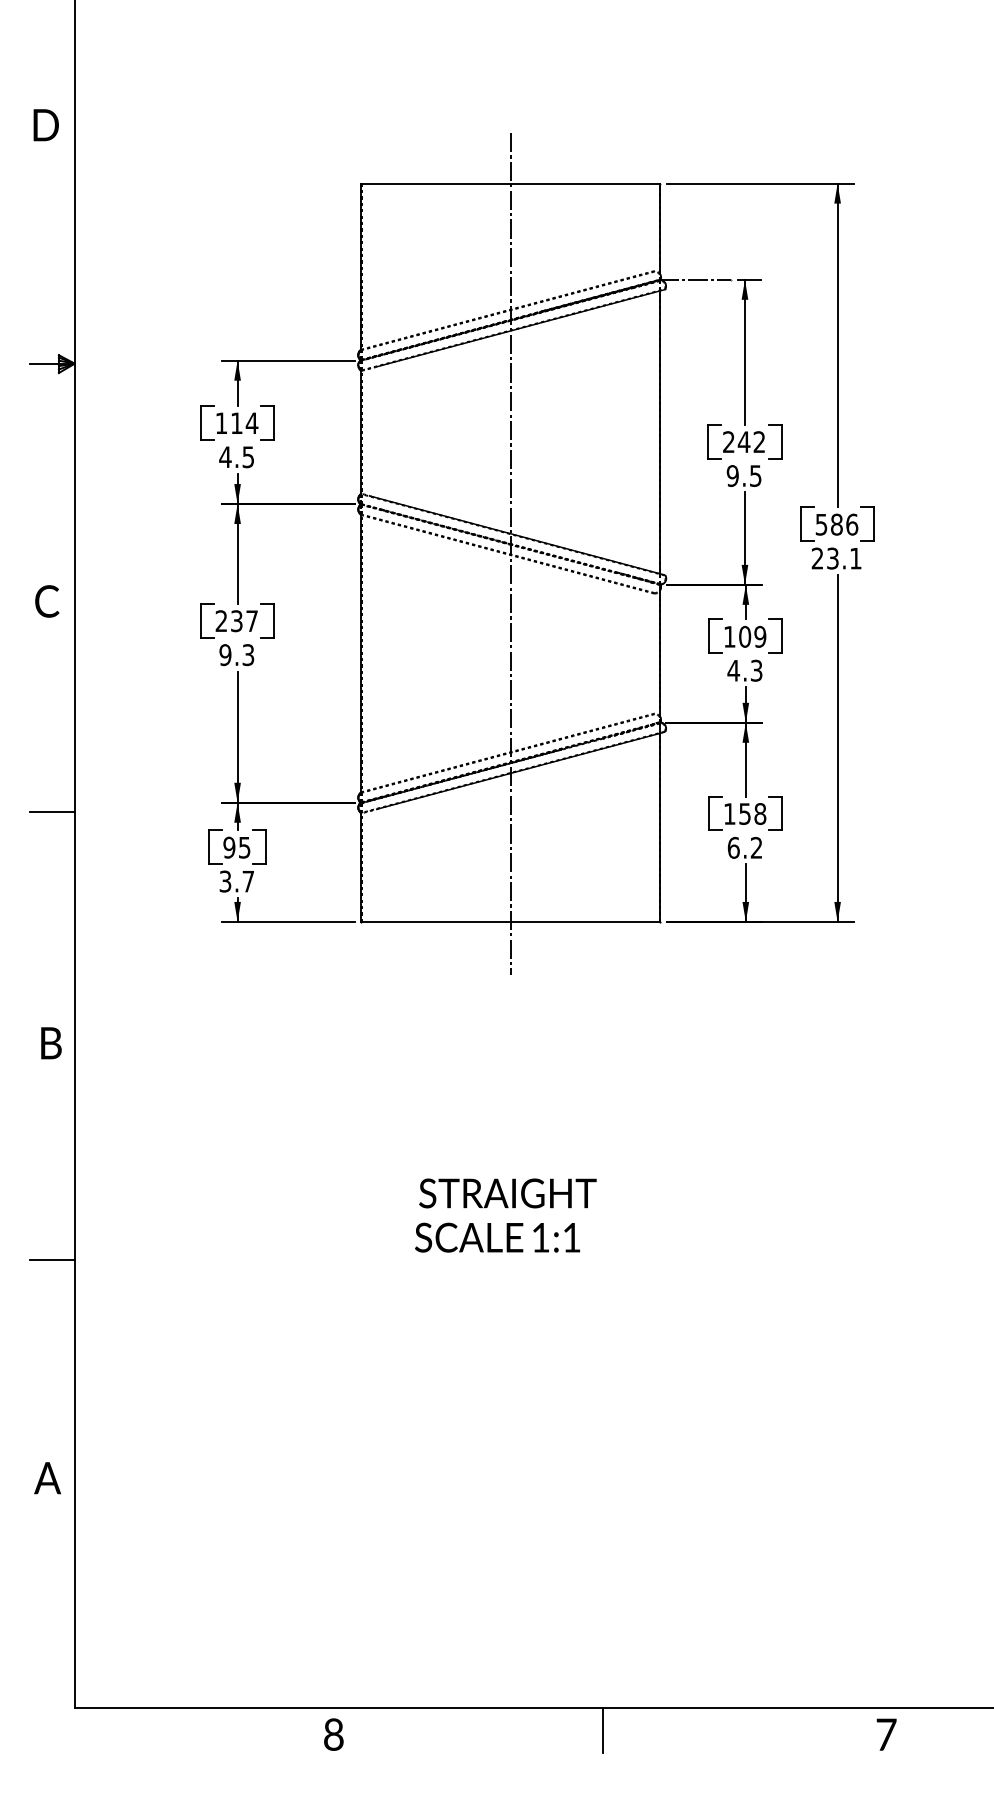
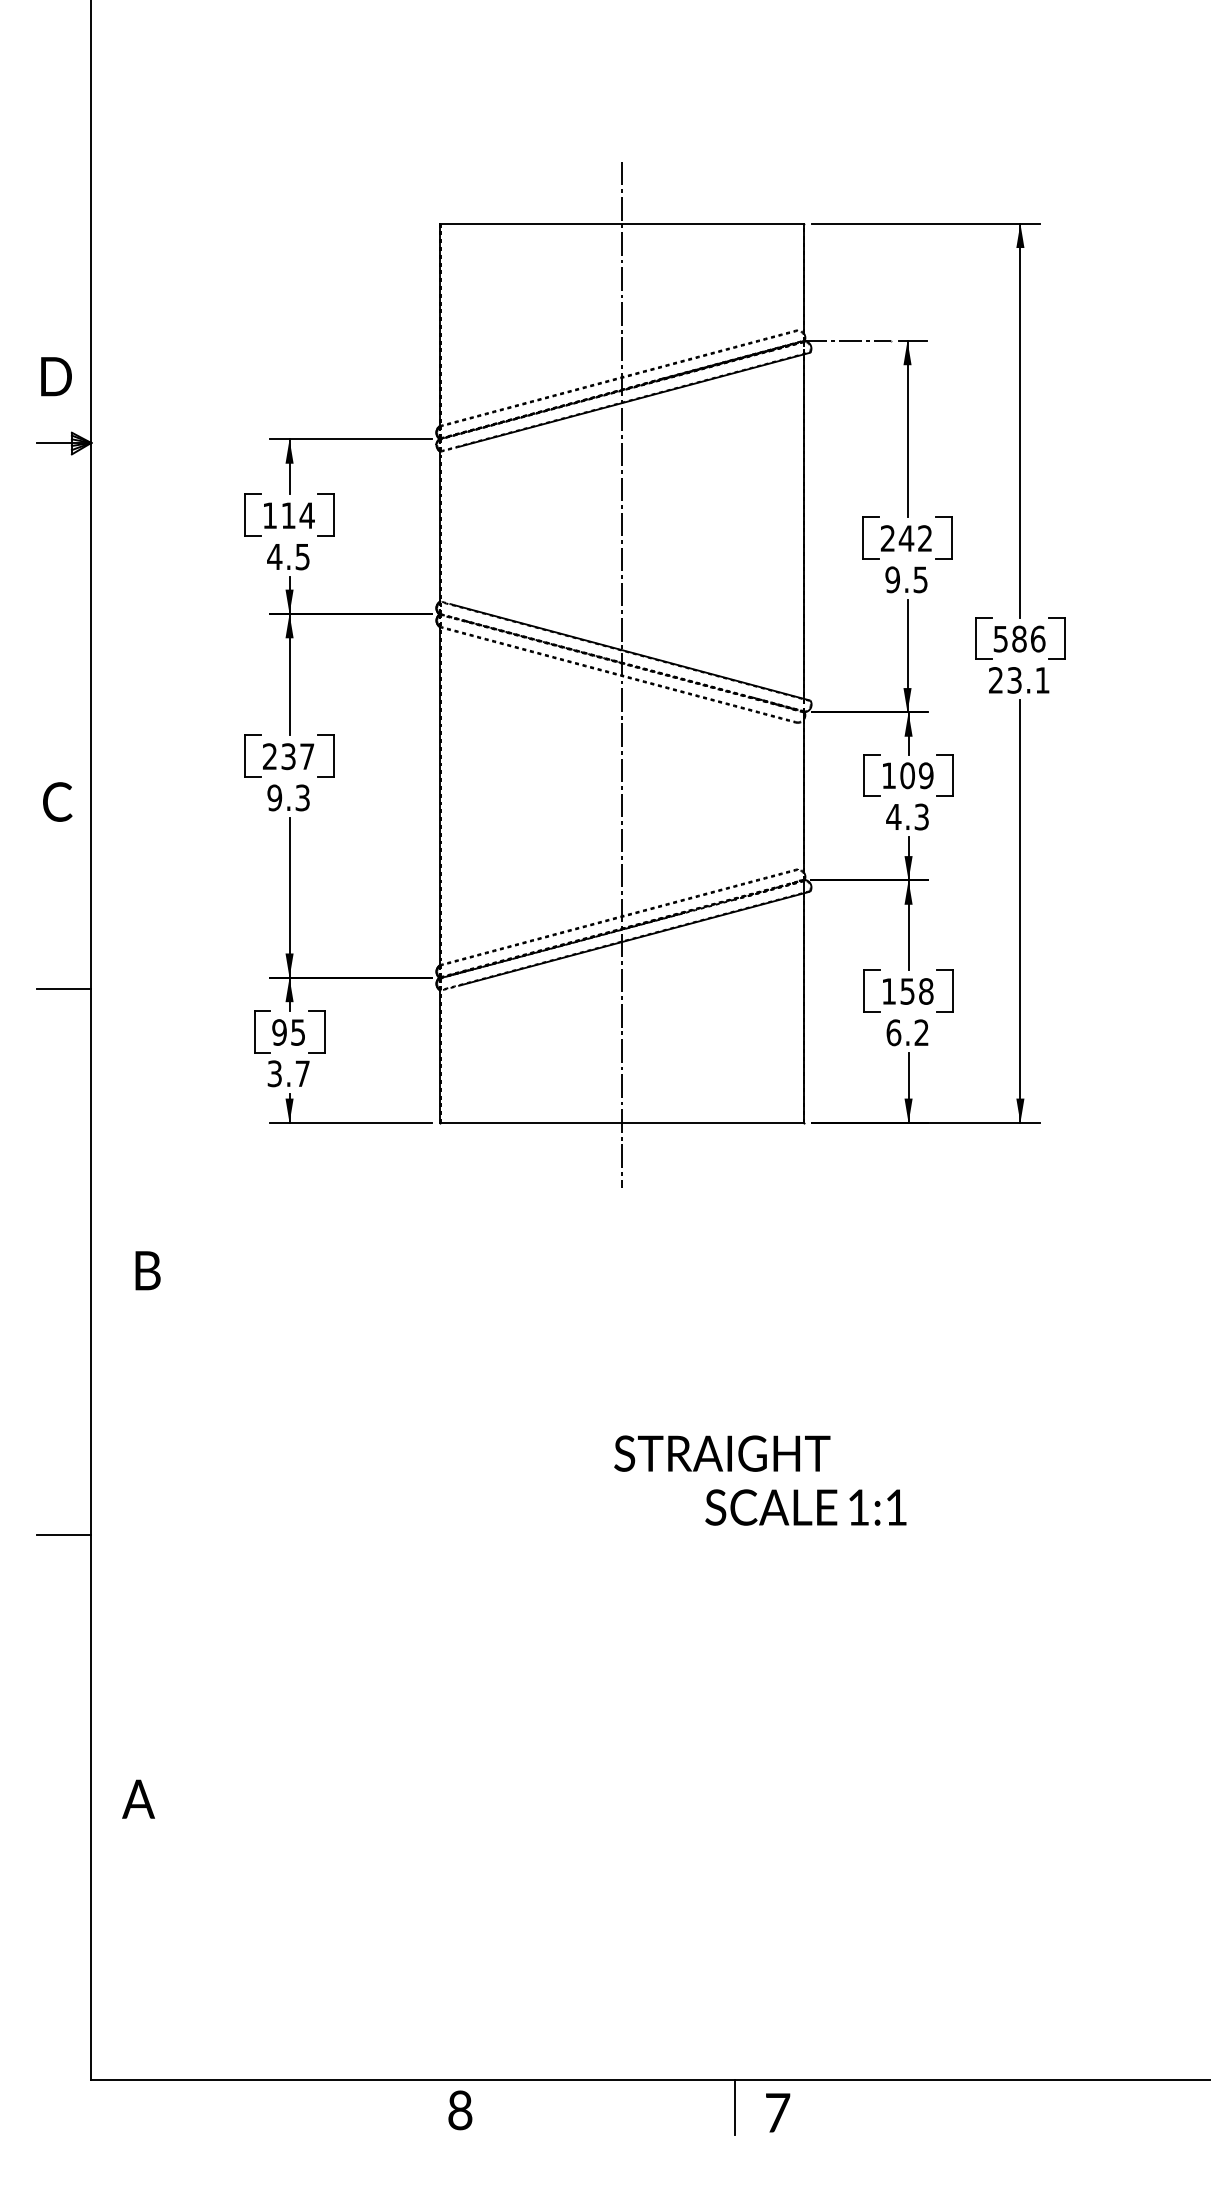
text: (45, 125) -> (55, 377), moved
text: (47, 601) -> (58, 802), moved
text: (51, 1043) -> (148, 1271), moved
text: (507, 1193) -> (721, 1453), moved
text: (497, 1237) -> (805, 1507), moved
text: (47, 1478) -> (138, 1799), moved
text: (333, 1734) -> (459, 2110), moved
text: (886, 1734) -> (777, 2112), moved

